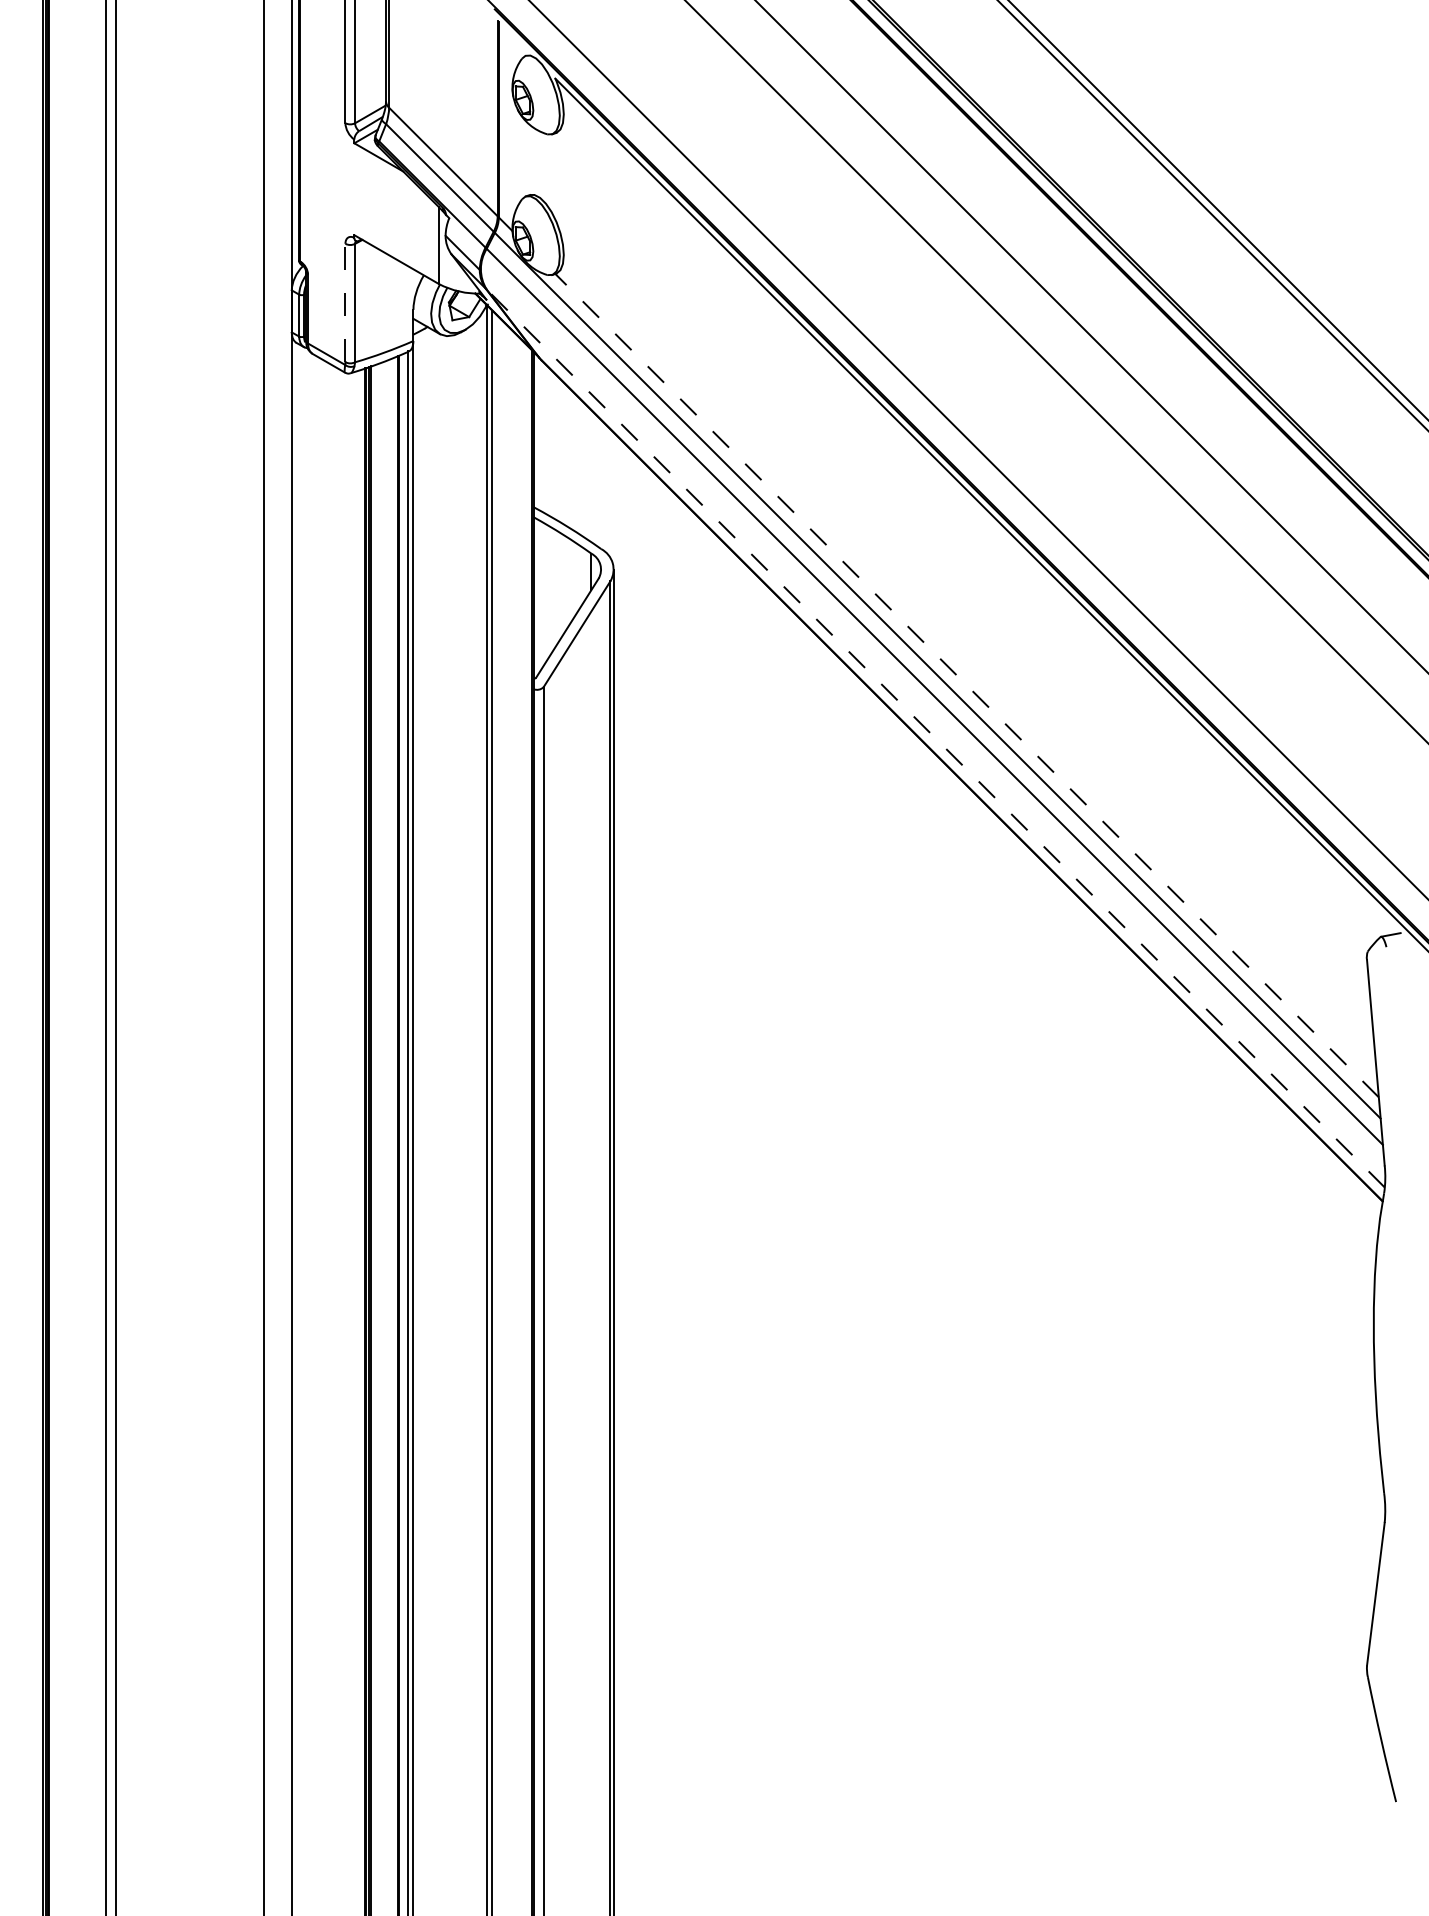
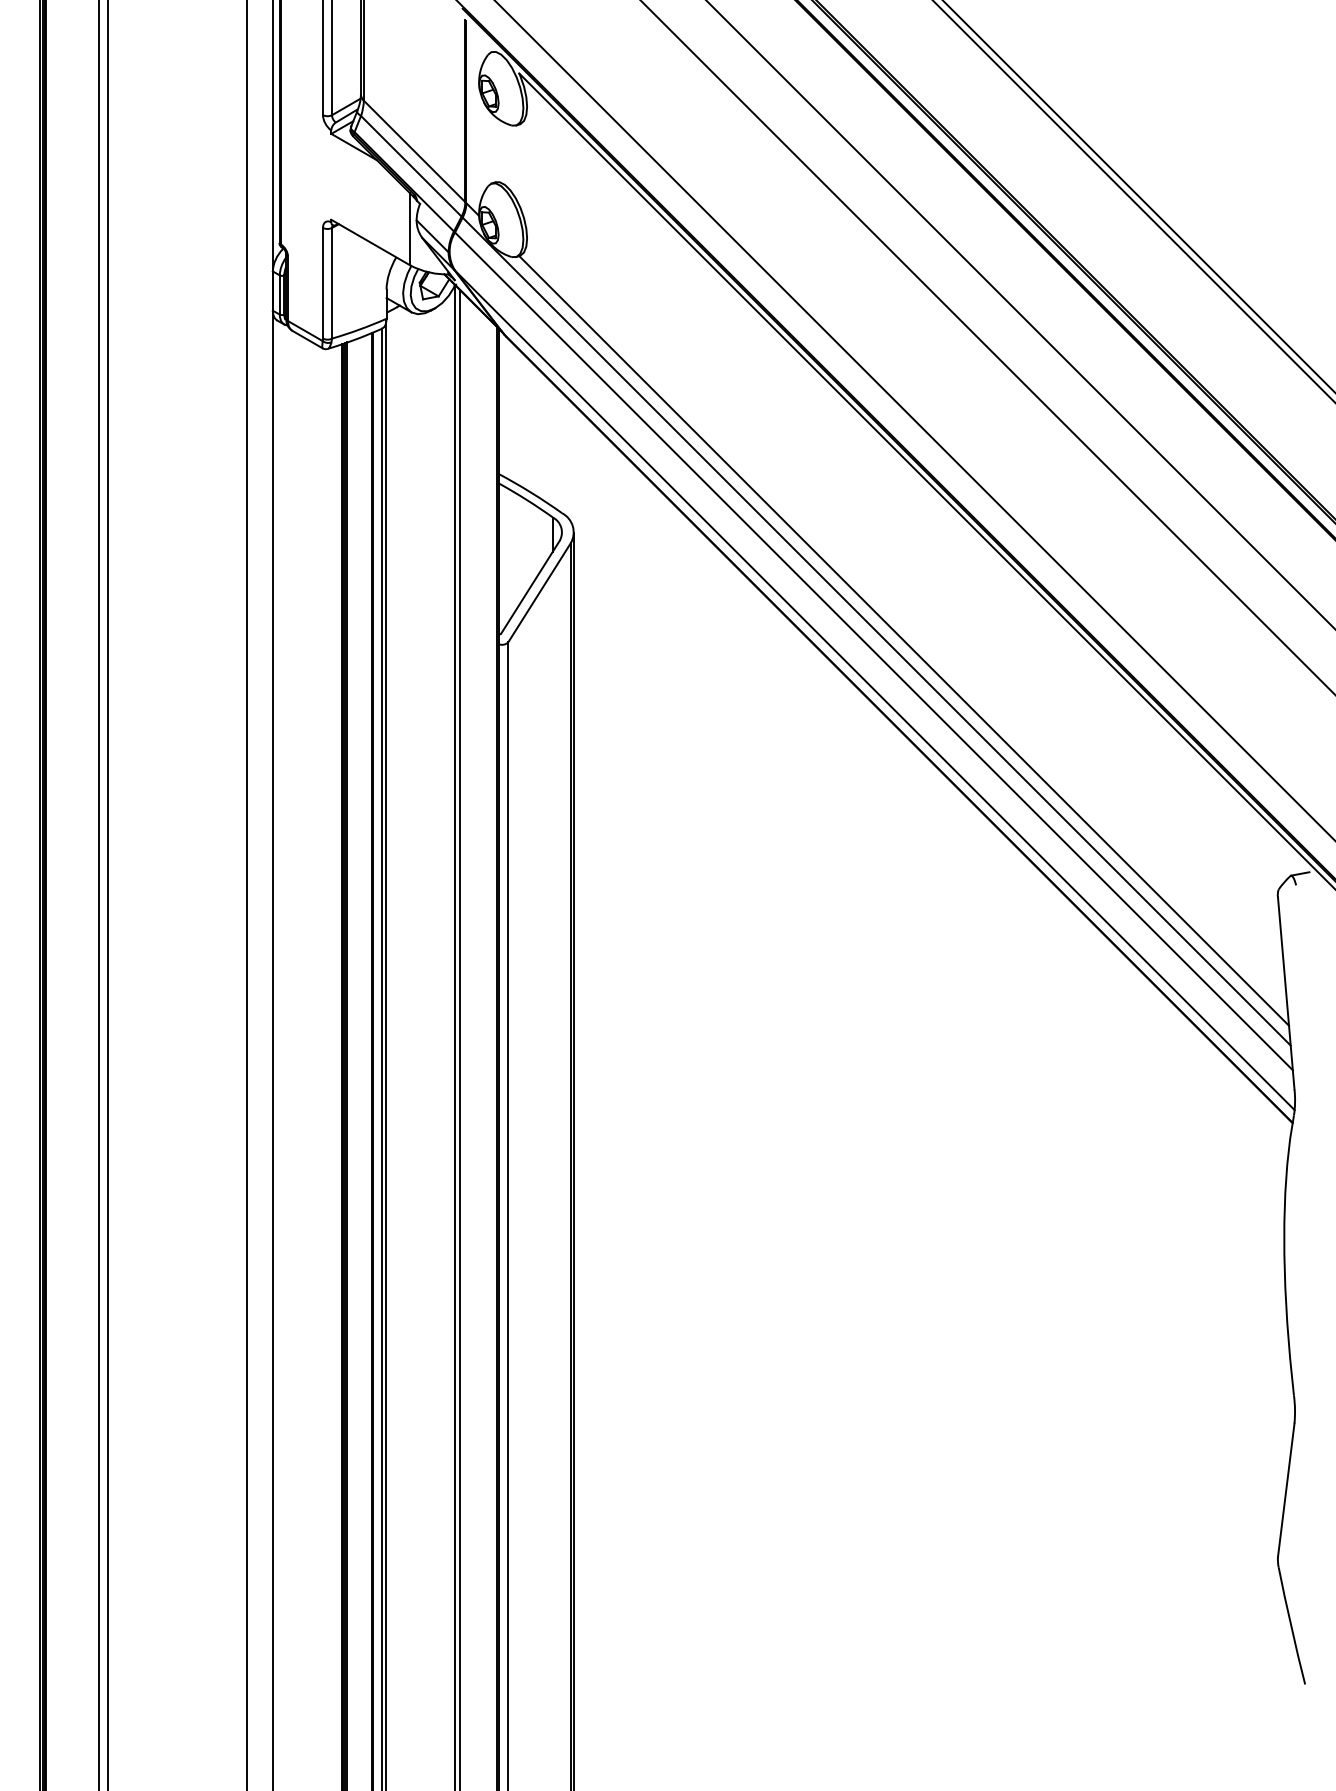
line: (345, 302) -> (323, 282), dashed -> solid
line: (966, 685) -> (903, 640), dashed -> solid
line: (935, 738) -> (874, 690), dashed -> solid

